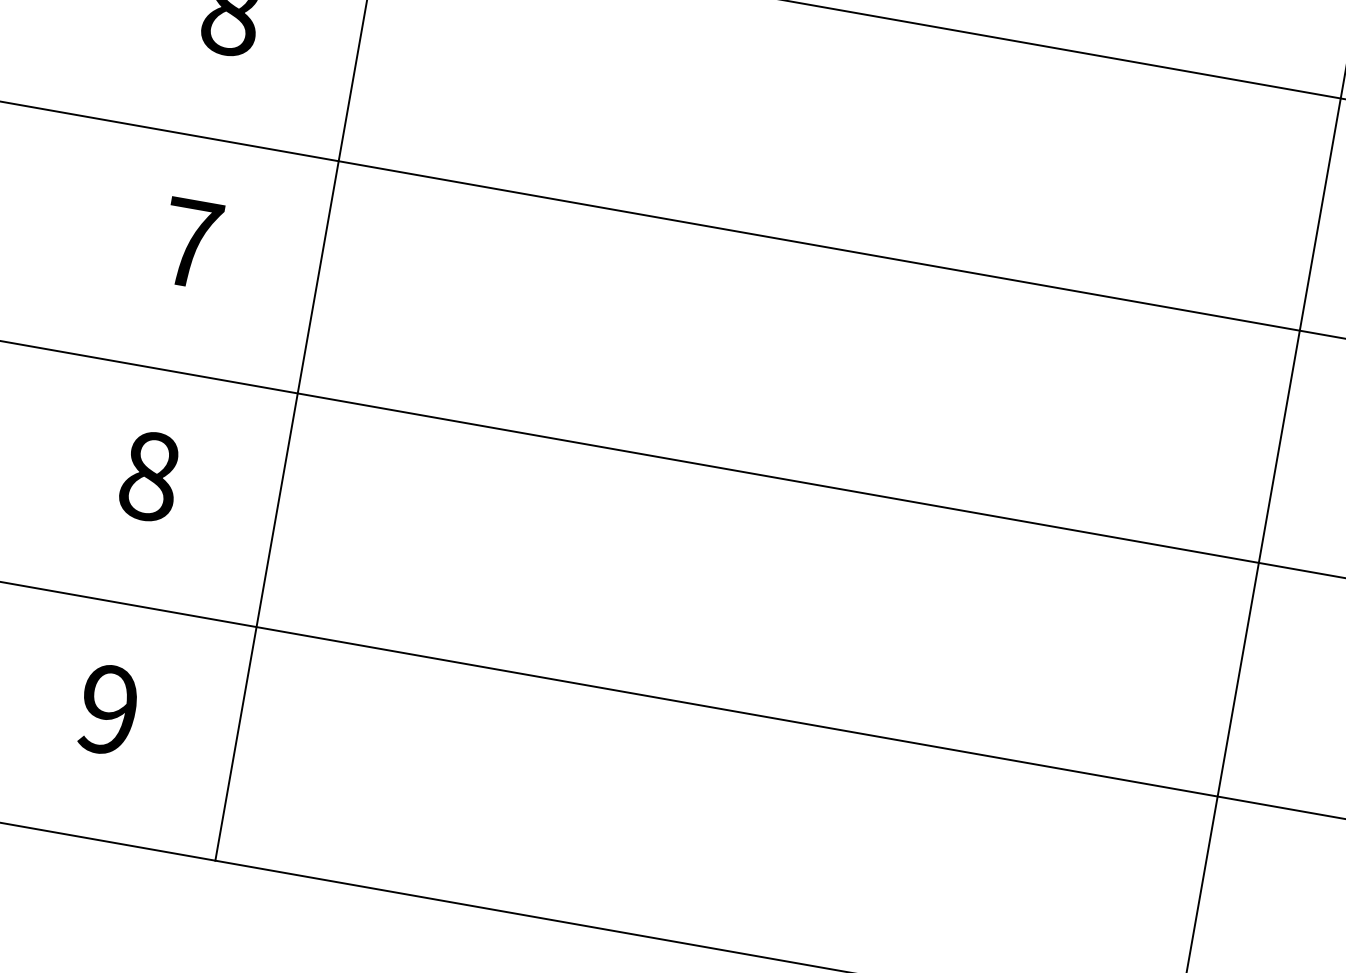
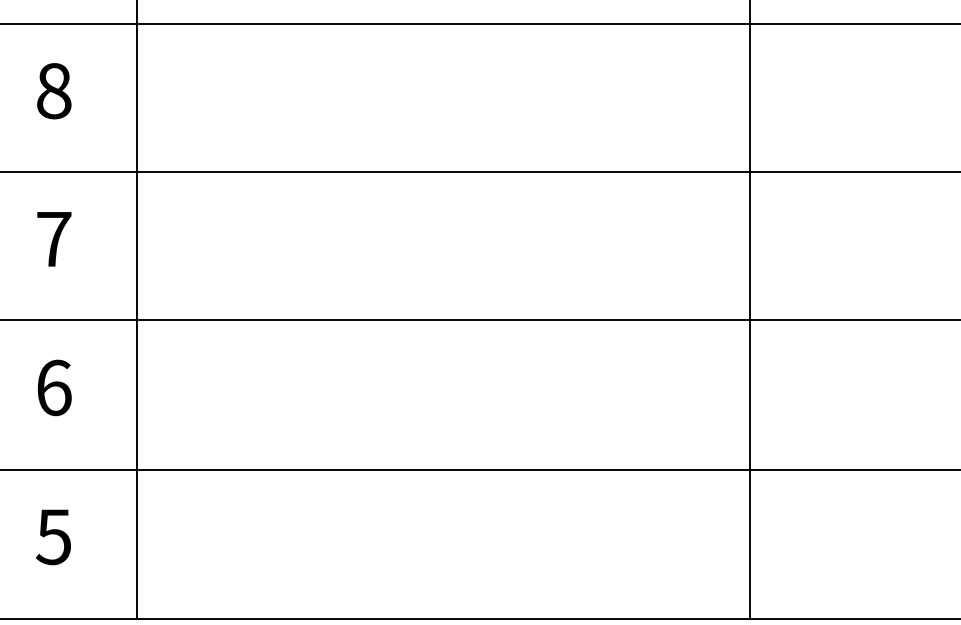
text: (150, 475) -> (54, 387), 8 -> 6
text: (107, 709) -> (53, 536), 9 -> 5

